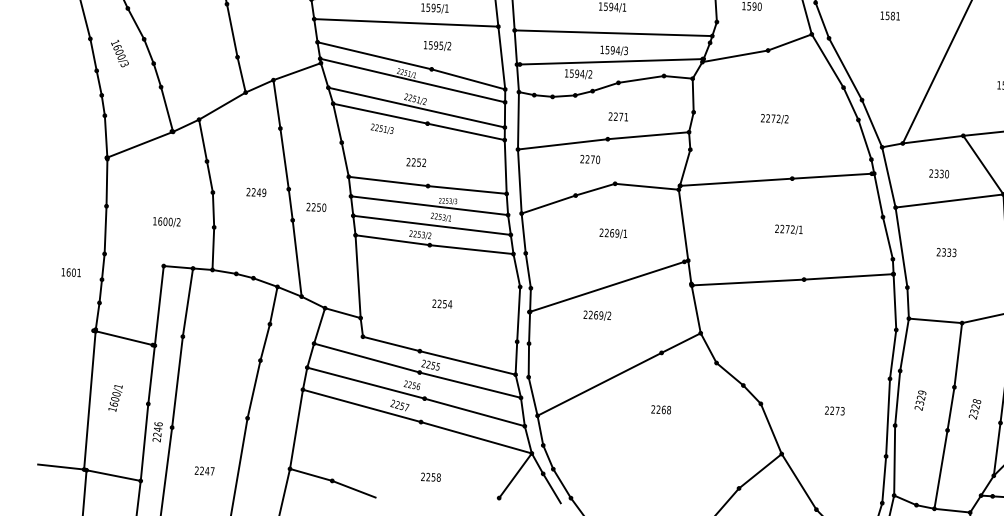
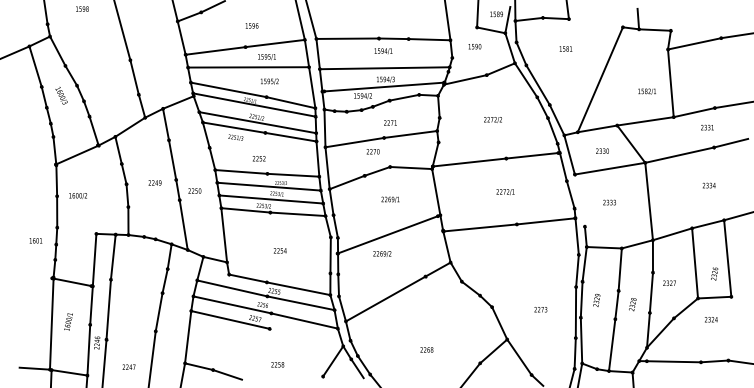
text: (167, 221) -> (78, 195), moved
line: (900, 247) -> (579, 200), removed
text: (660, 409) -> (426, 349), moved
line: (476, 437) -> (306, 337), removed

